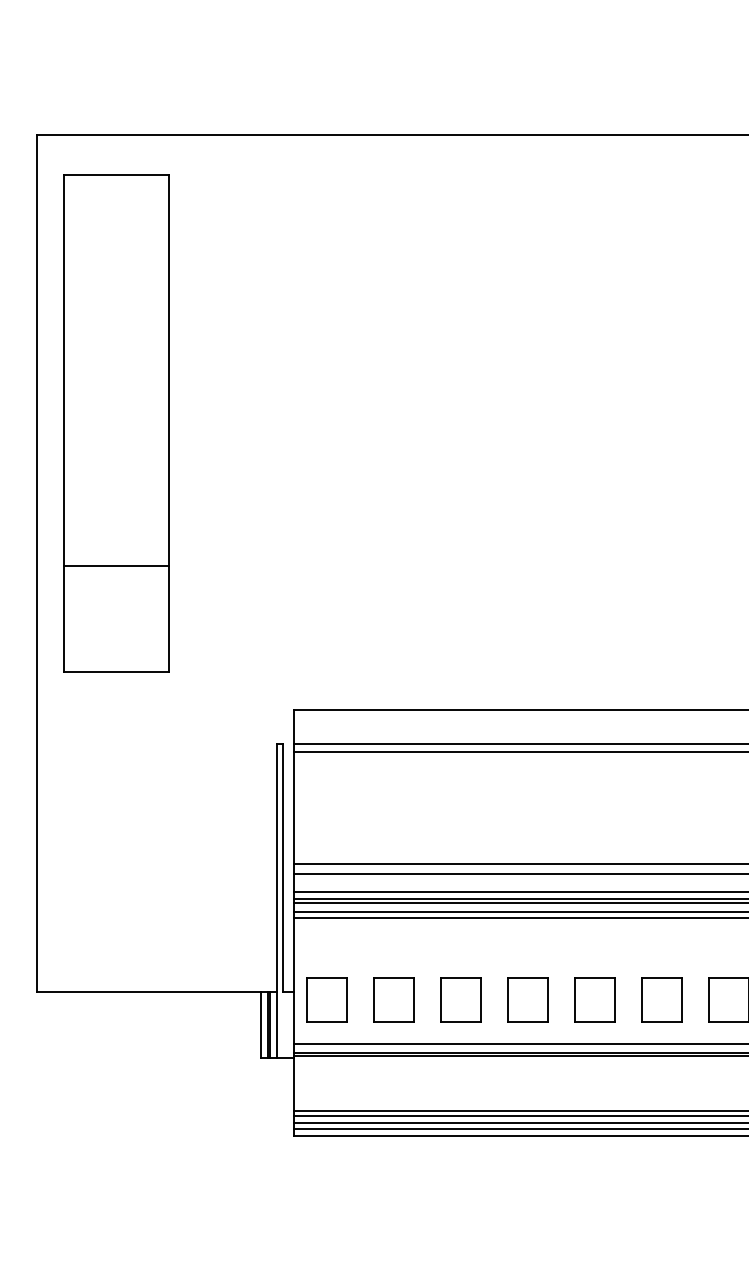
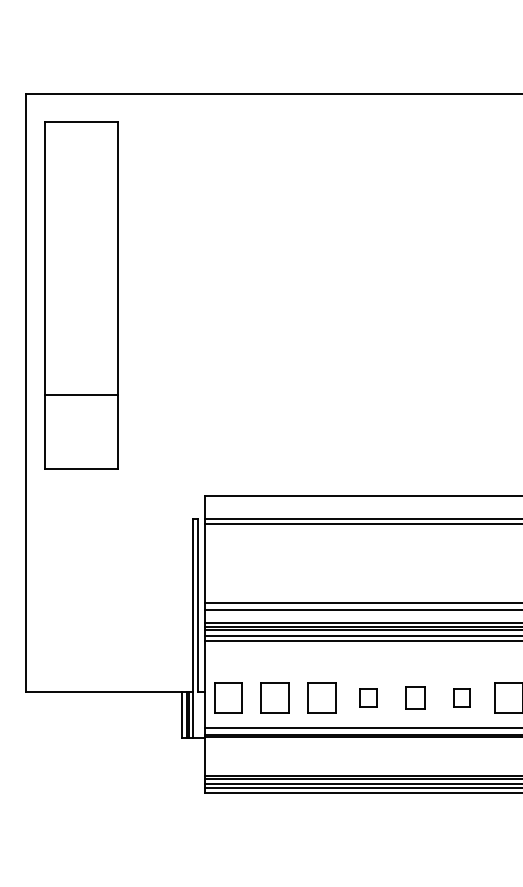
part: (527, 999) -> (368, 697), size x0.6
part: (595, 999) -> (415, 697), size x0.7
part: (661, 999) -> (461, 697), size x0.6

